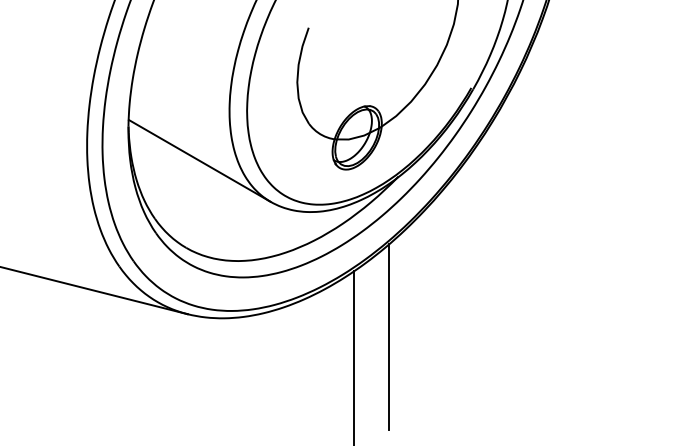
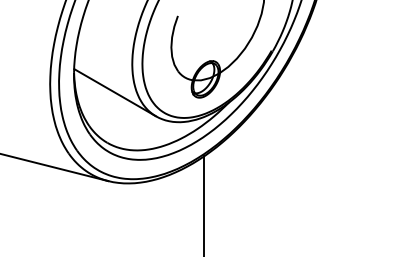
line: (389, 335) -> (224, 193), removed

